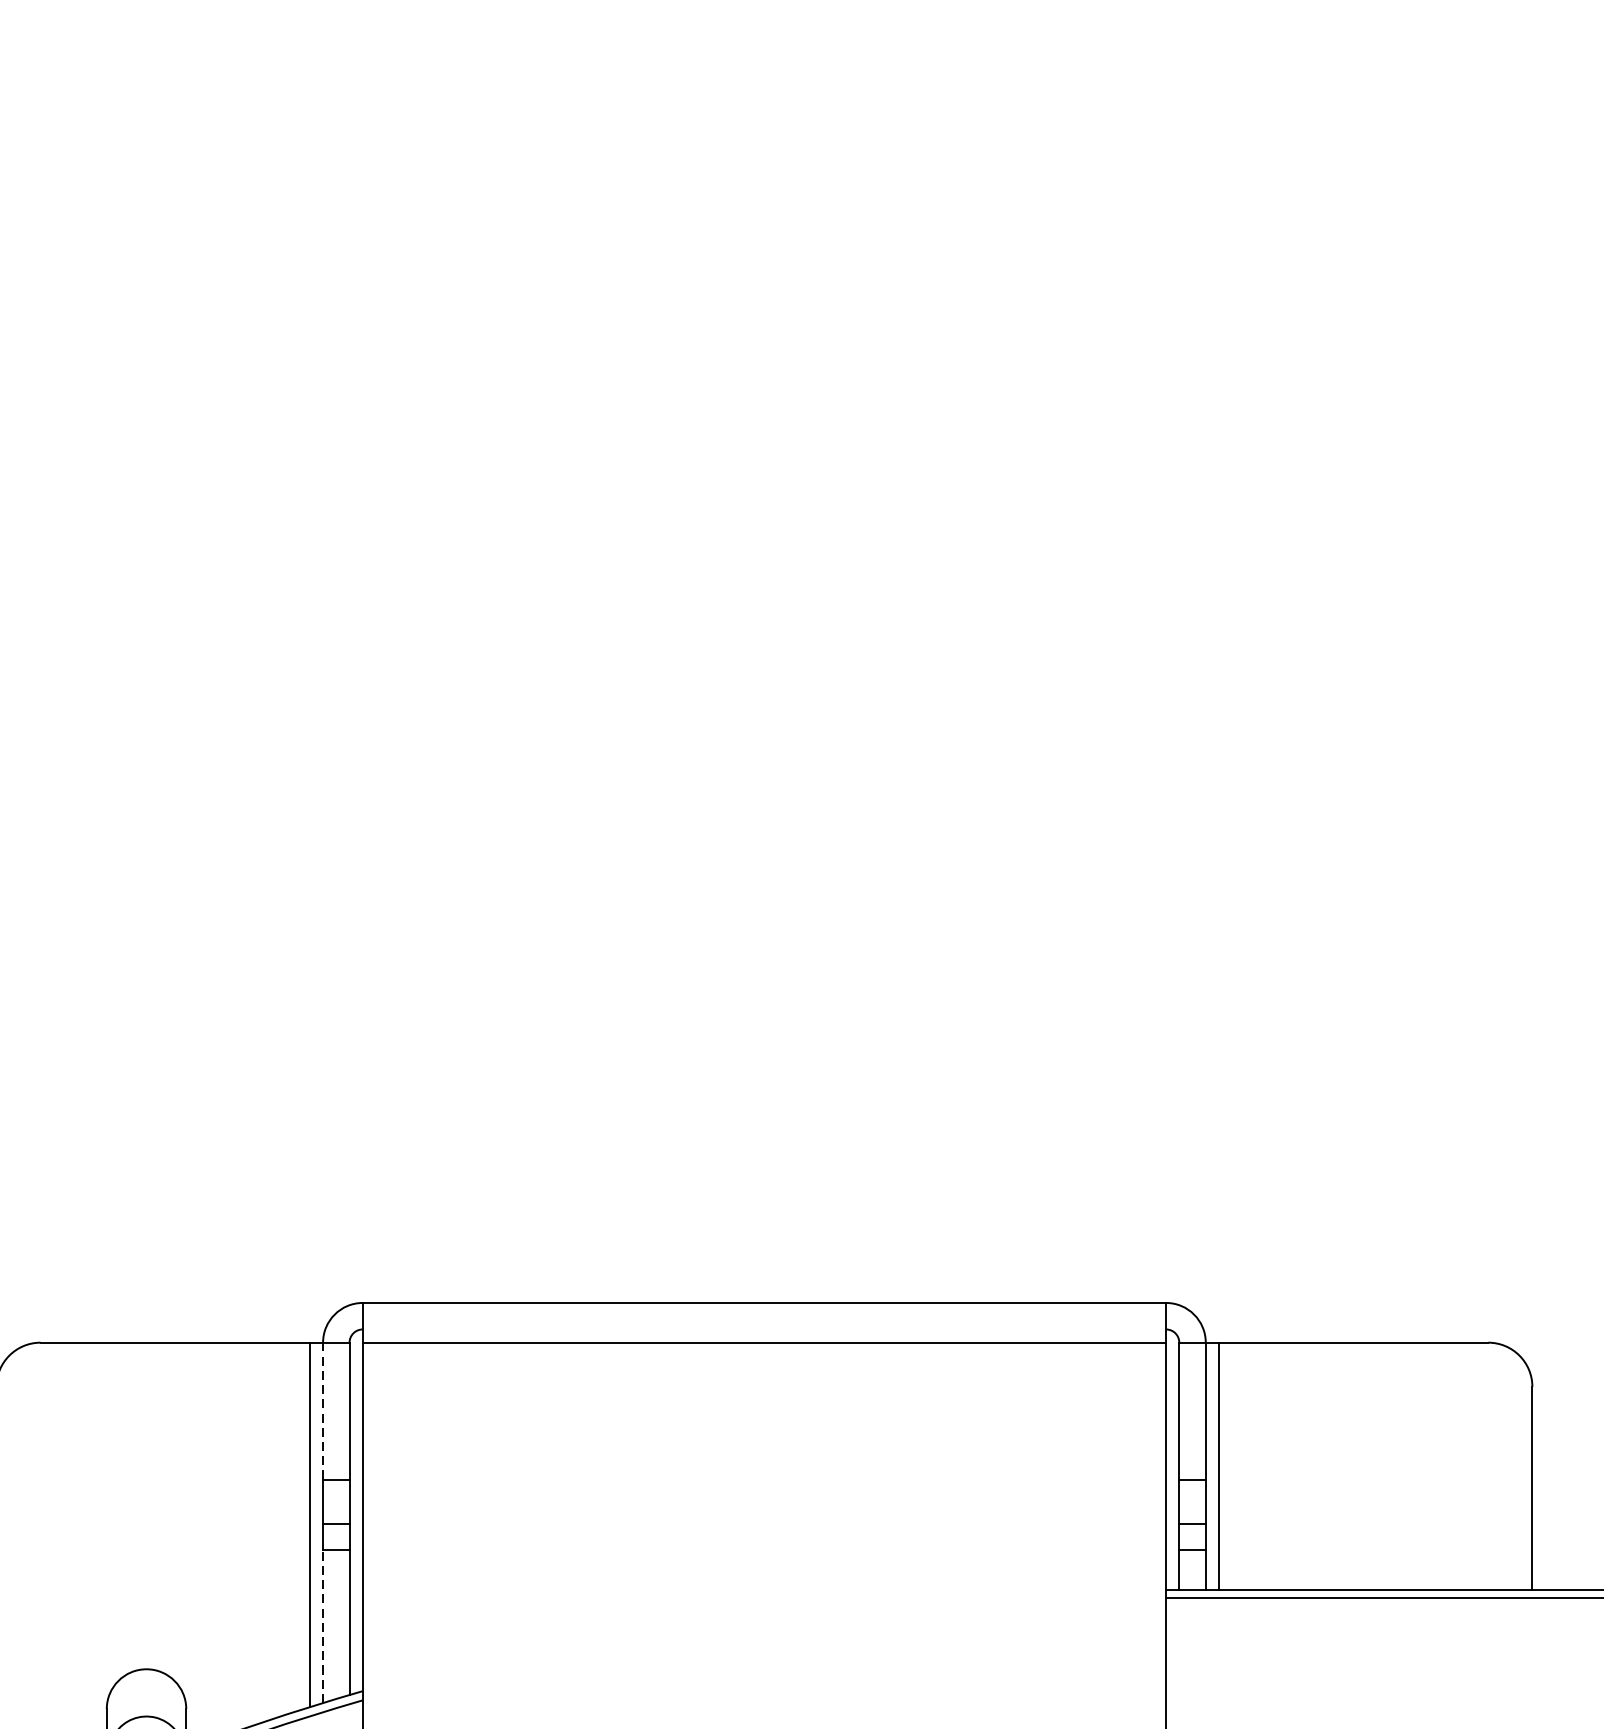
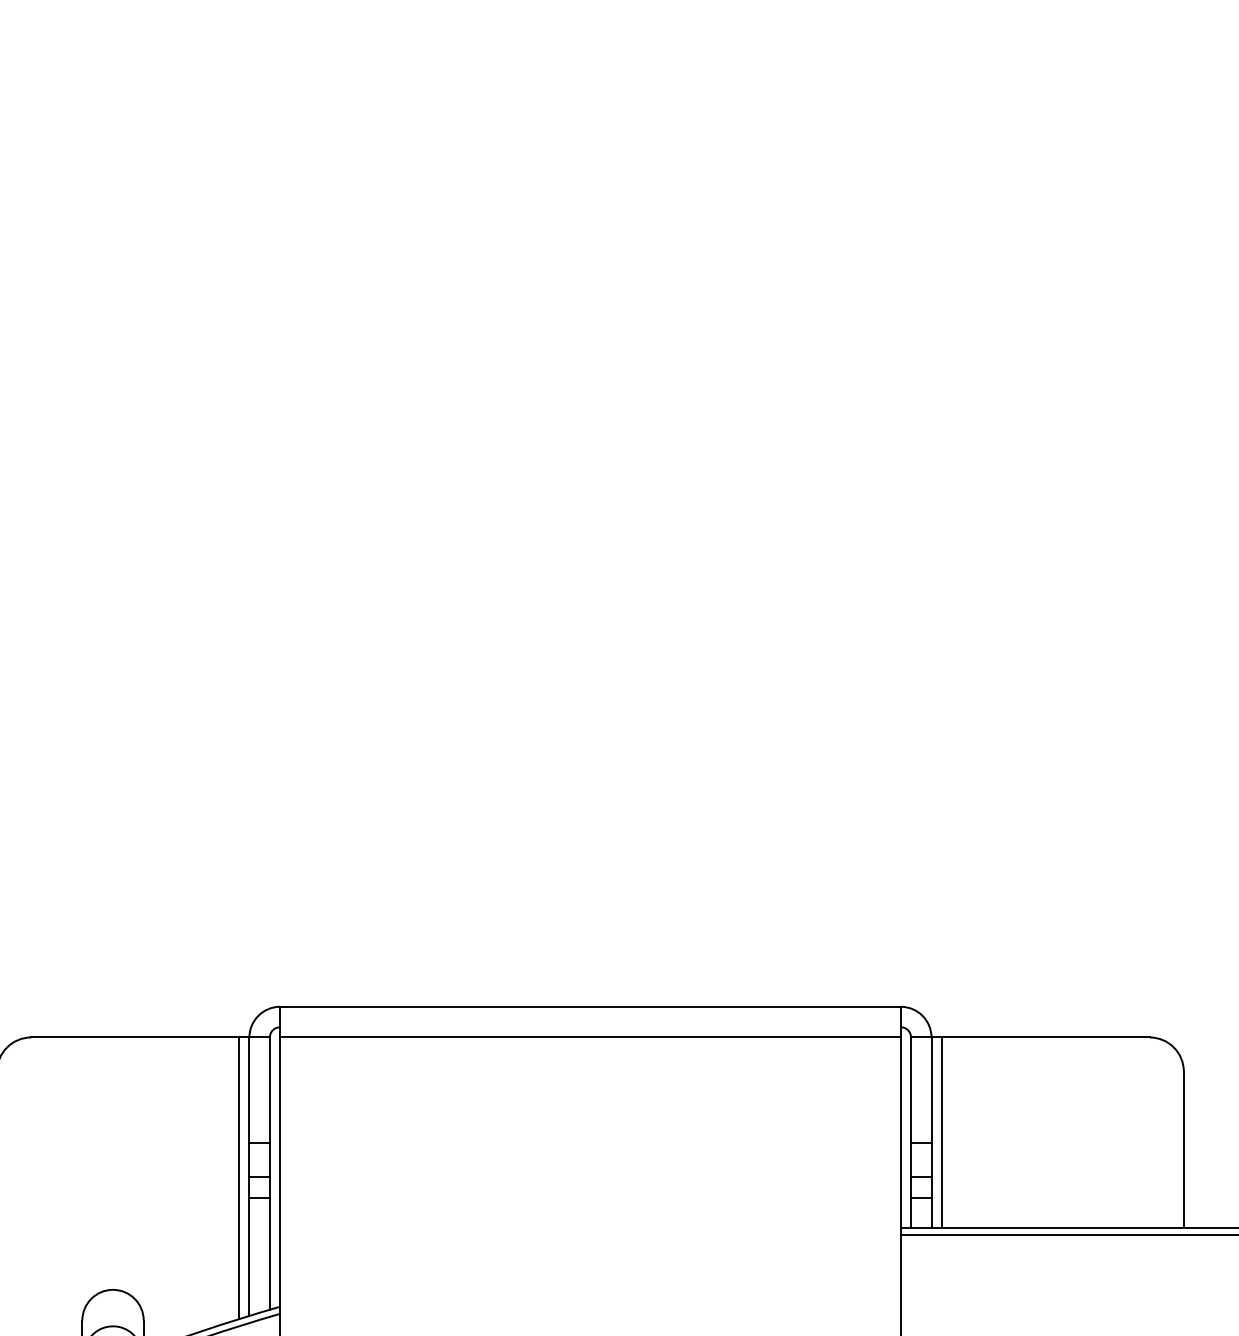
line: (323, 1411) -> (249, 1090), dashed -> solid
line: (323, 1626) -> (249, 1256), dashed -> solid

